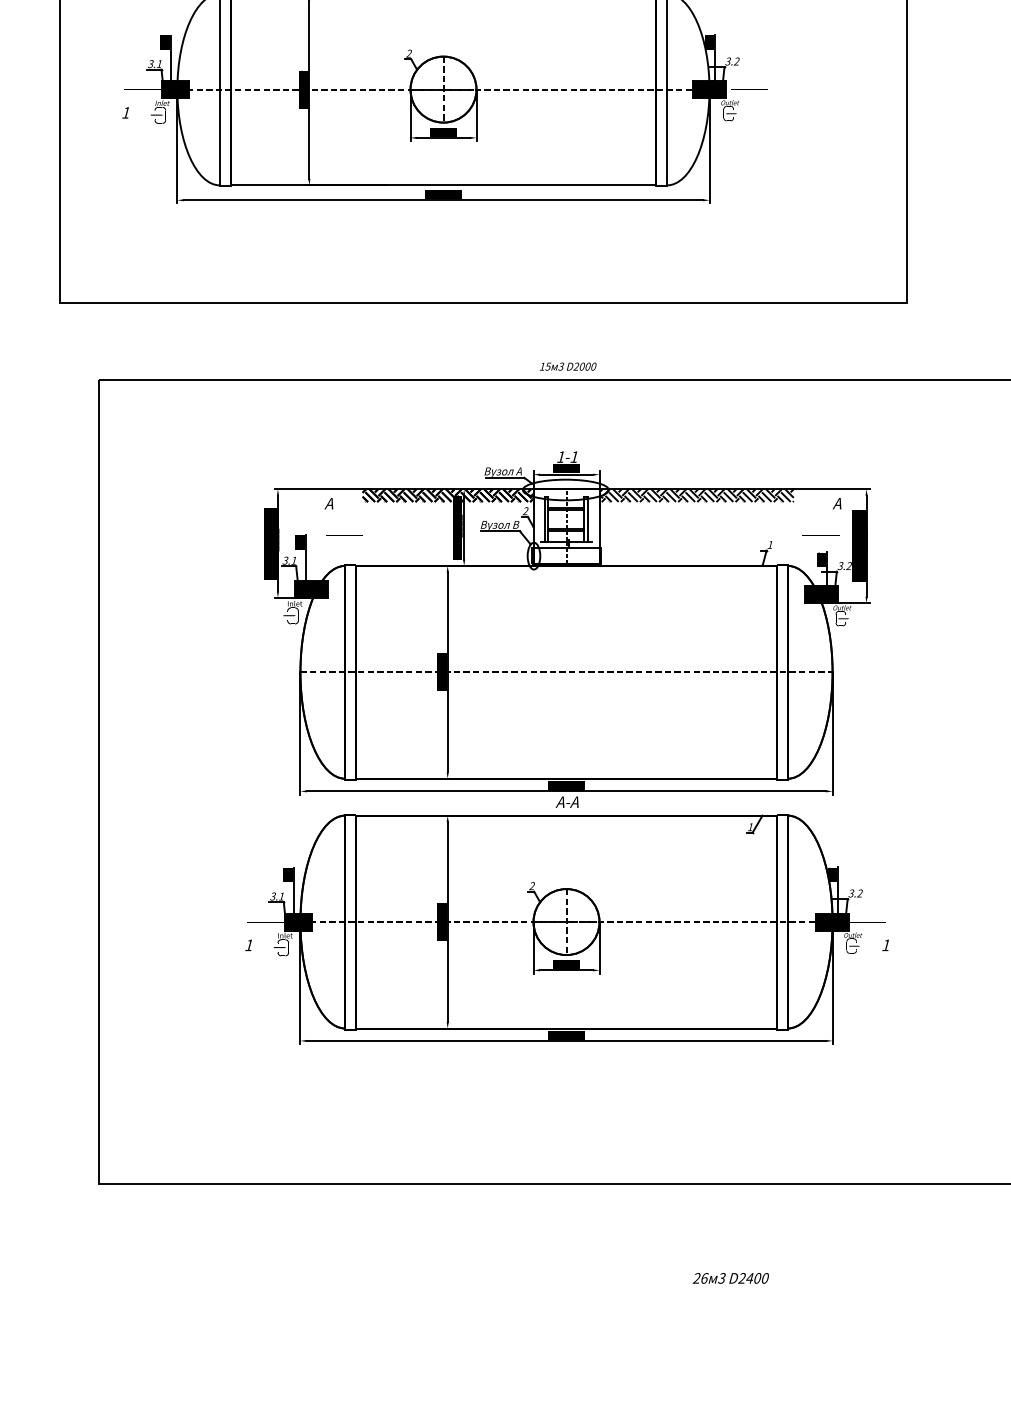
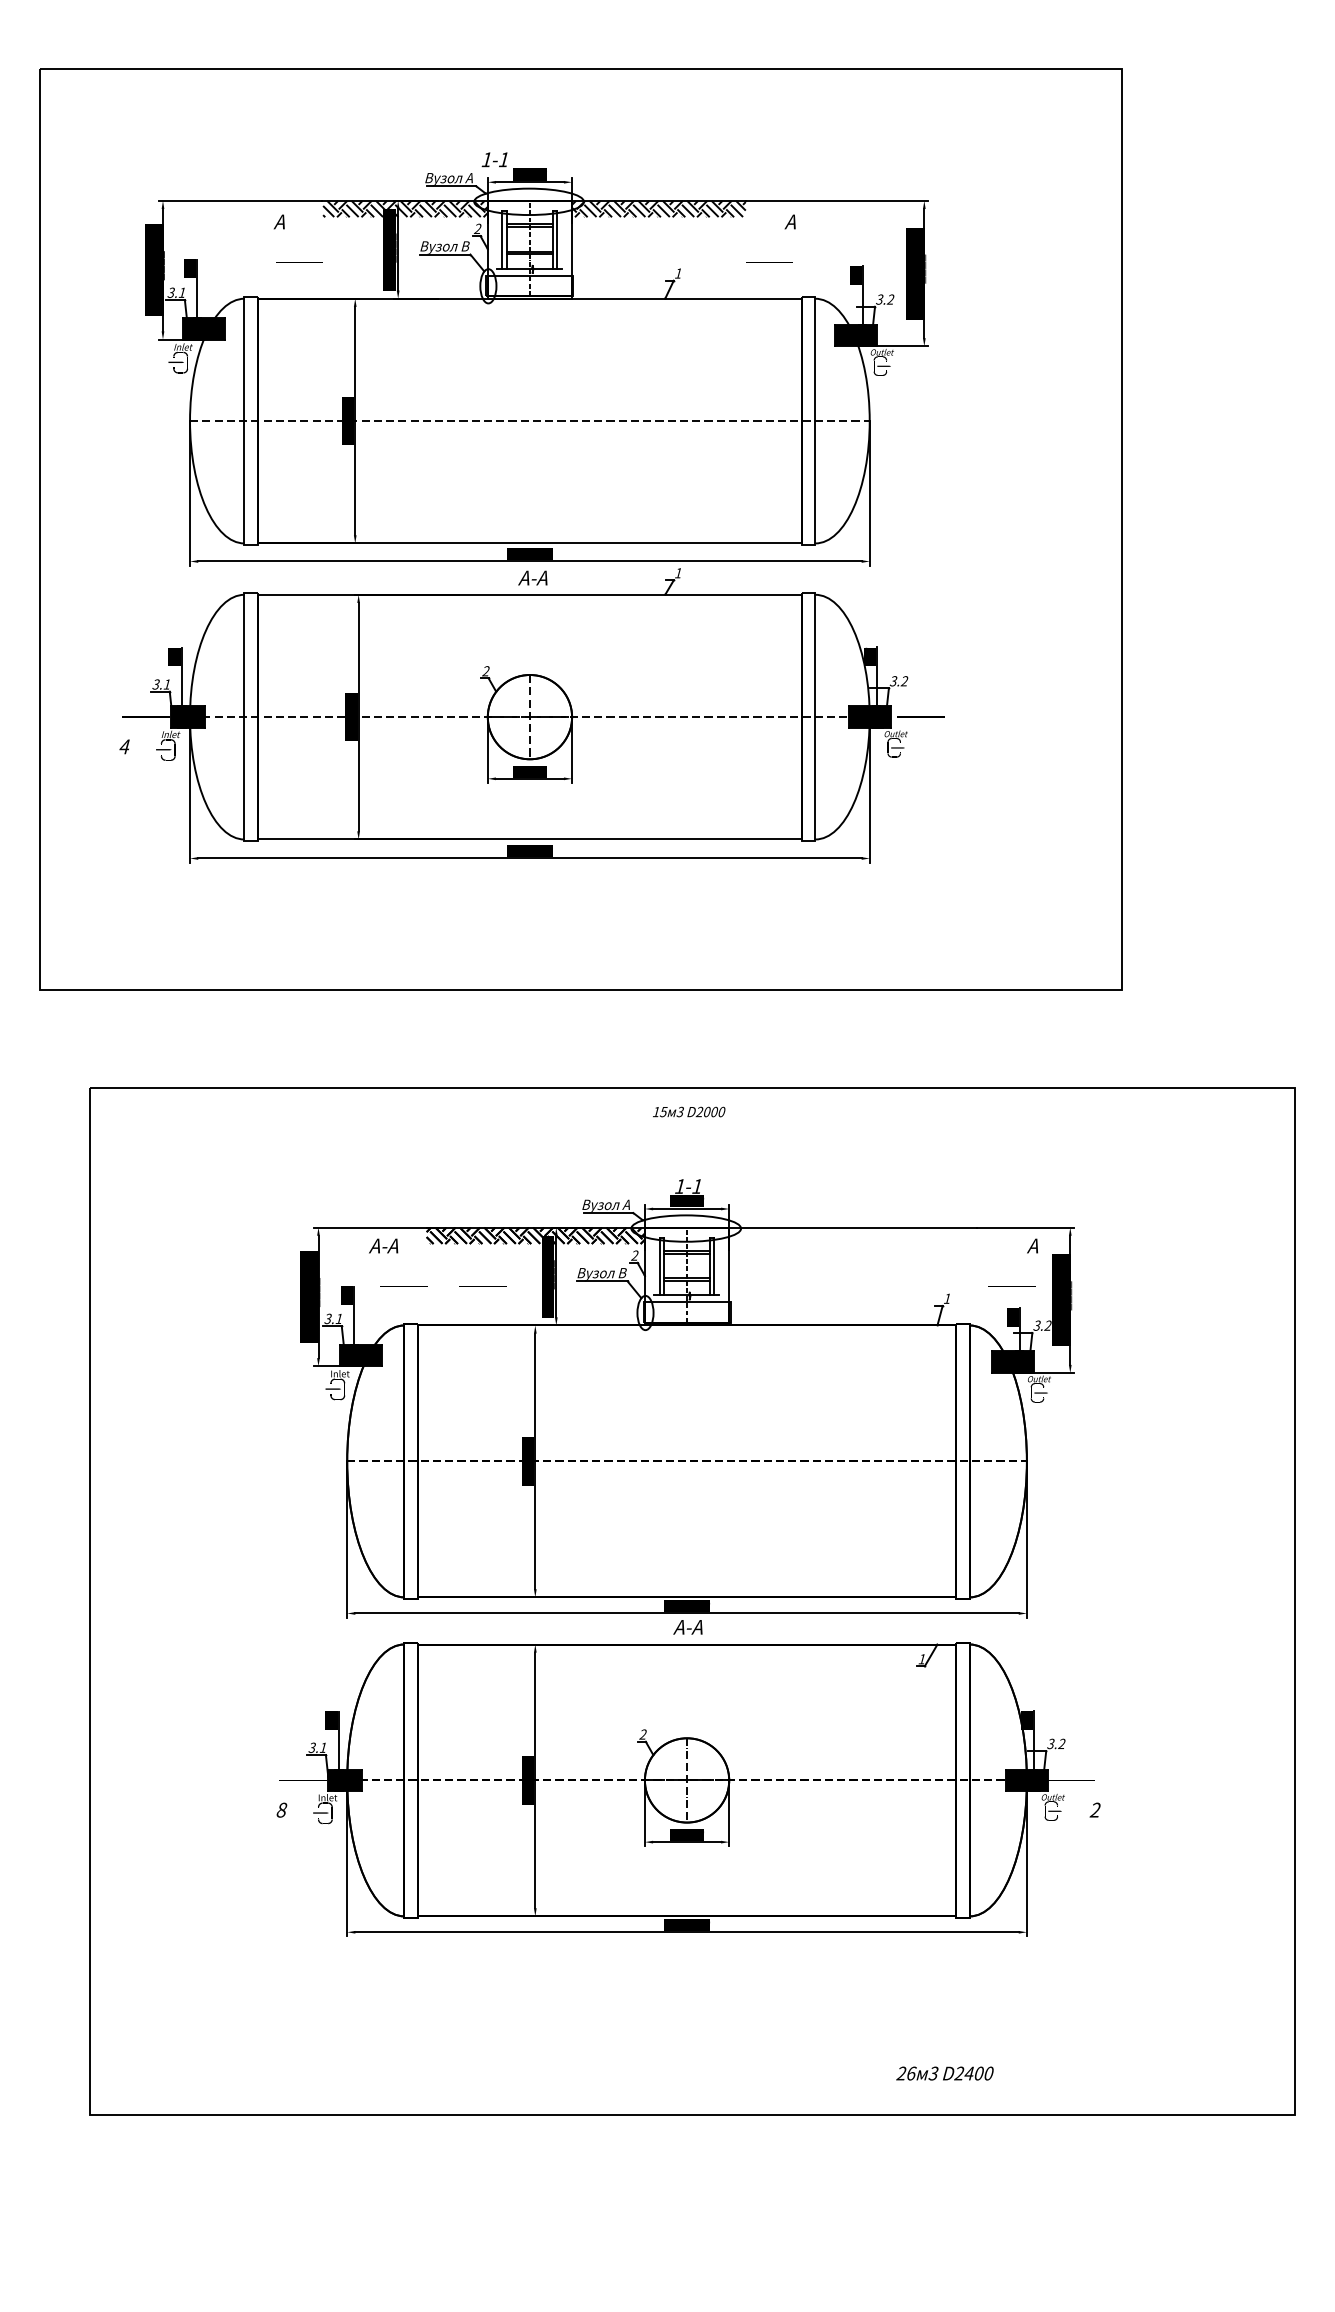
text: (126, 112) -> (124, 746), 1 -> 4
text: (568, 366) -> (689, 1111), moved
hatch: (696, 495) -> (853, 1235), removed
text: (328, 503) -> (383, 1245), А -> А-А
line: (406, 535) -> (482, 1286), added
text: (248, 944) -> (281, 1809), 1 -> 8
text: (885, 944) -> (1094, 1809), 1 -> 2
text: (730, 1278) -> (944, 2073), moved

